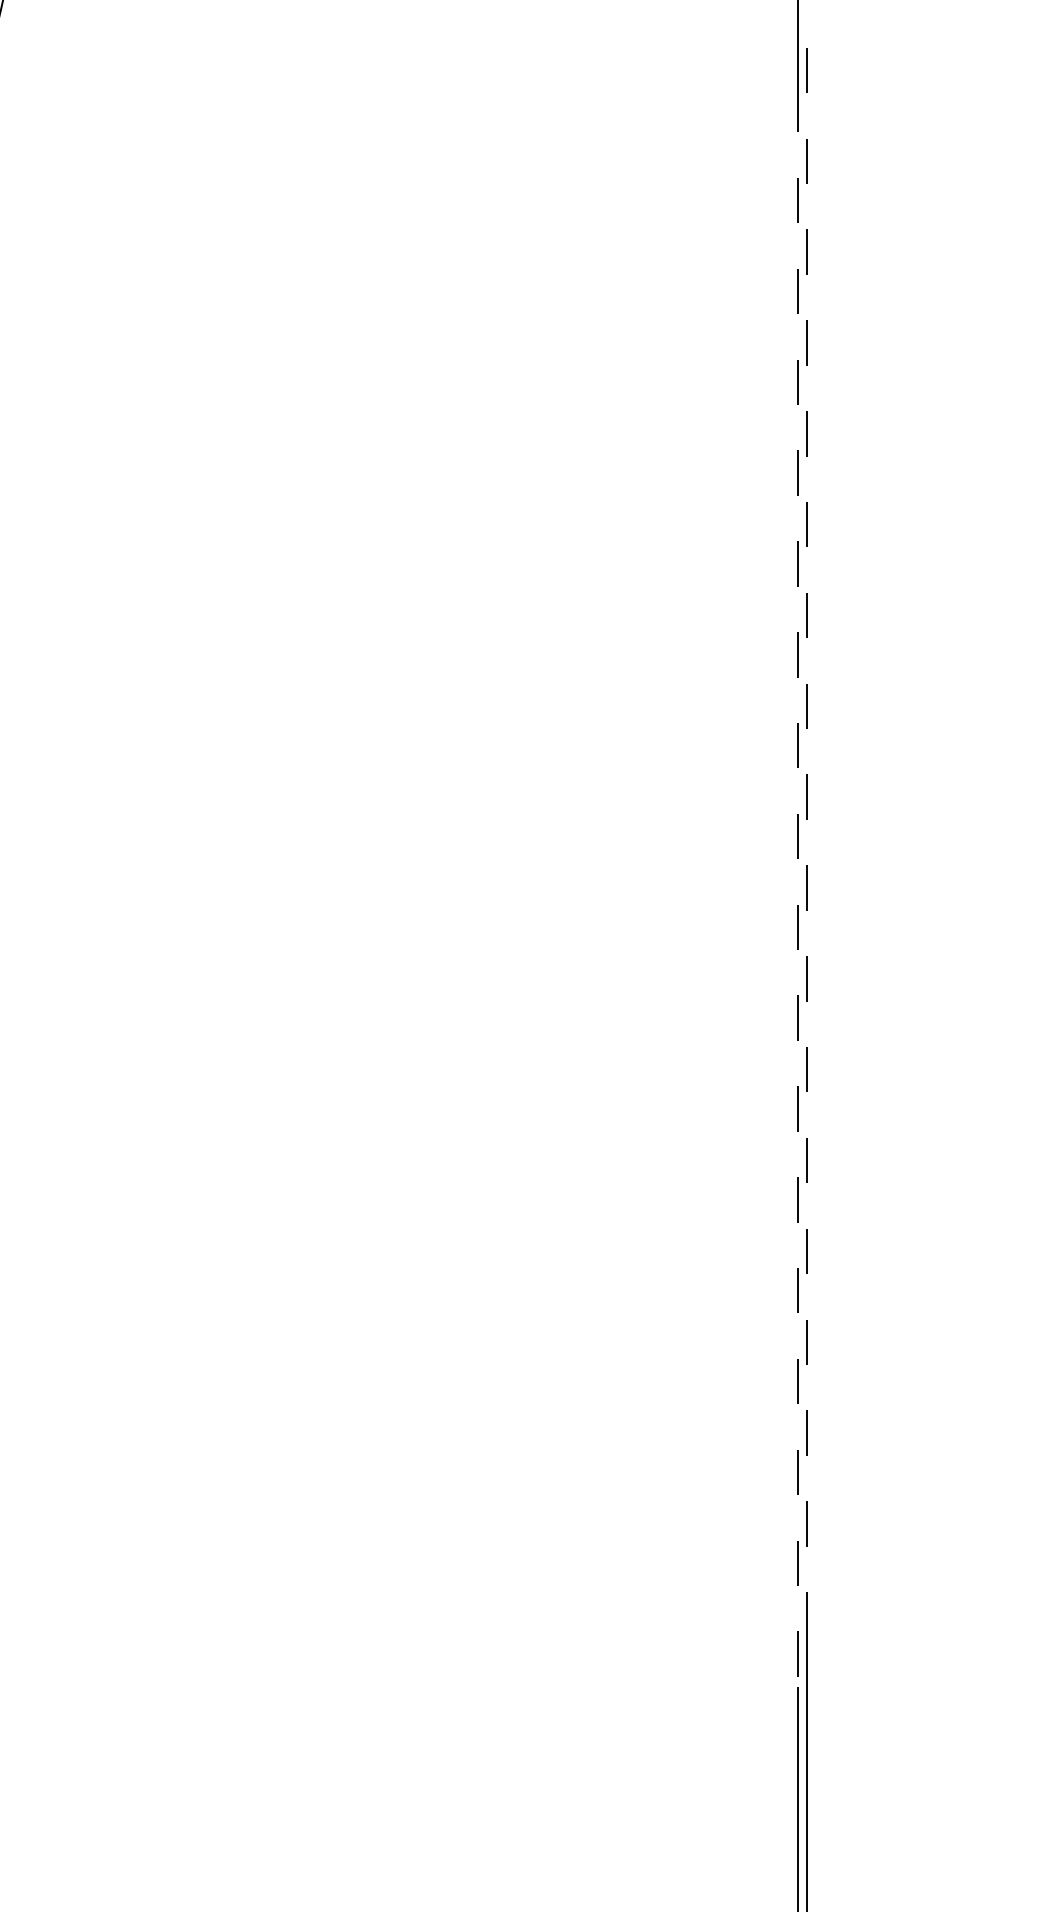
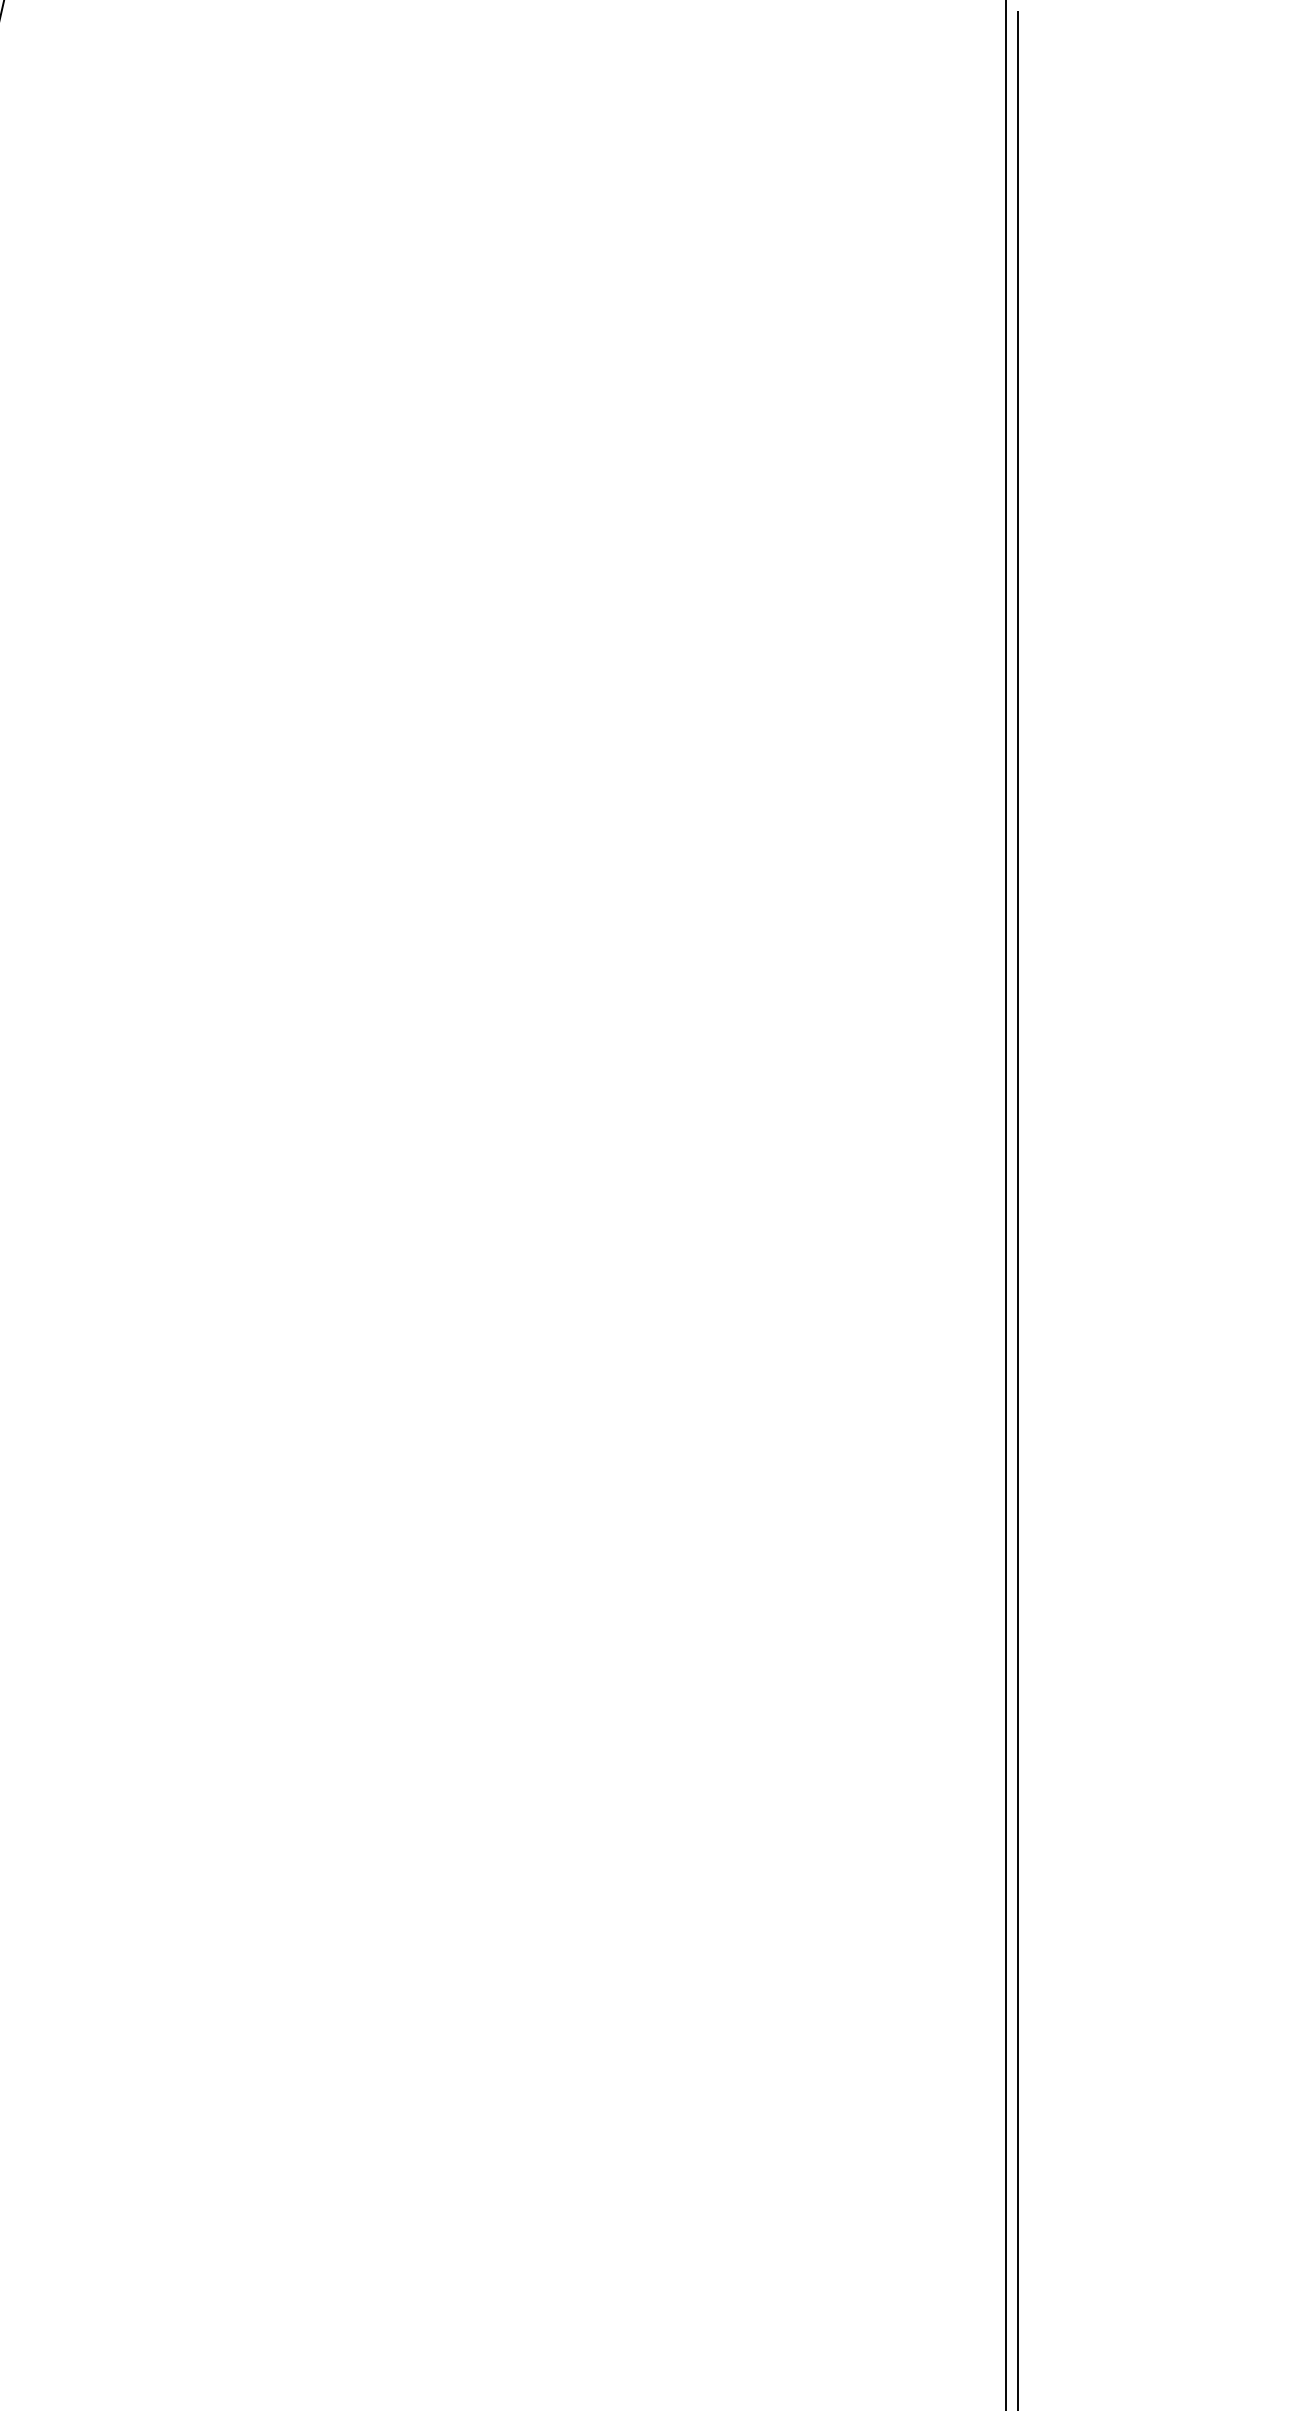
line: (807, 822) -> (1018, 1037), dashed -> solid
line: (797, 886) -> (1005, 1117), dashed -> solid

